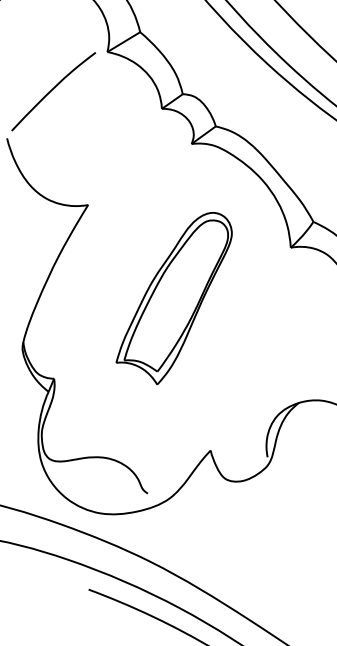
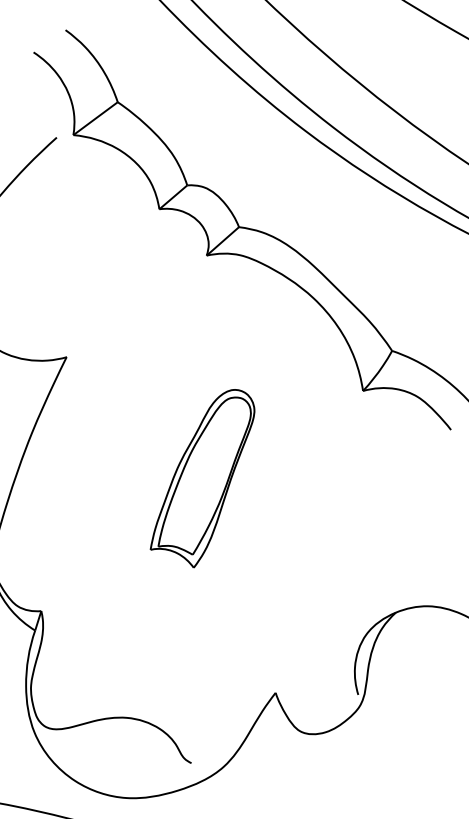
part: (173, 298) -> (201, 479), size x0.7

